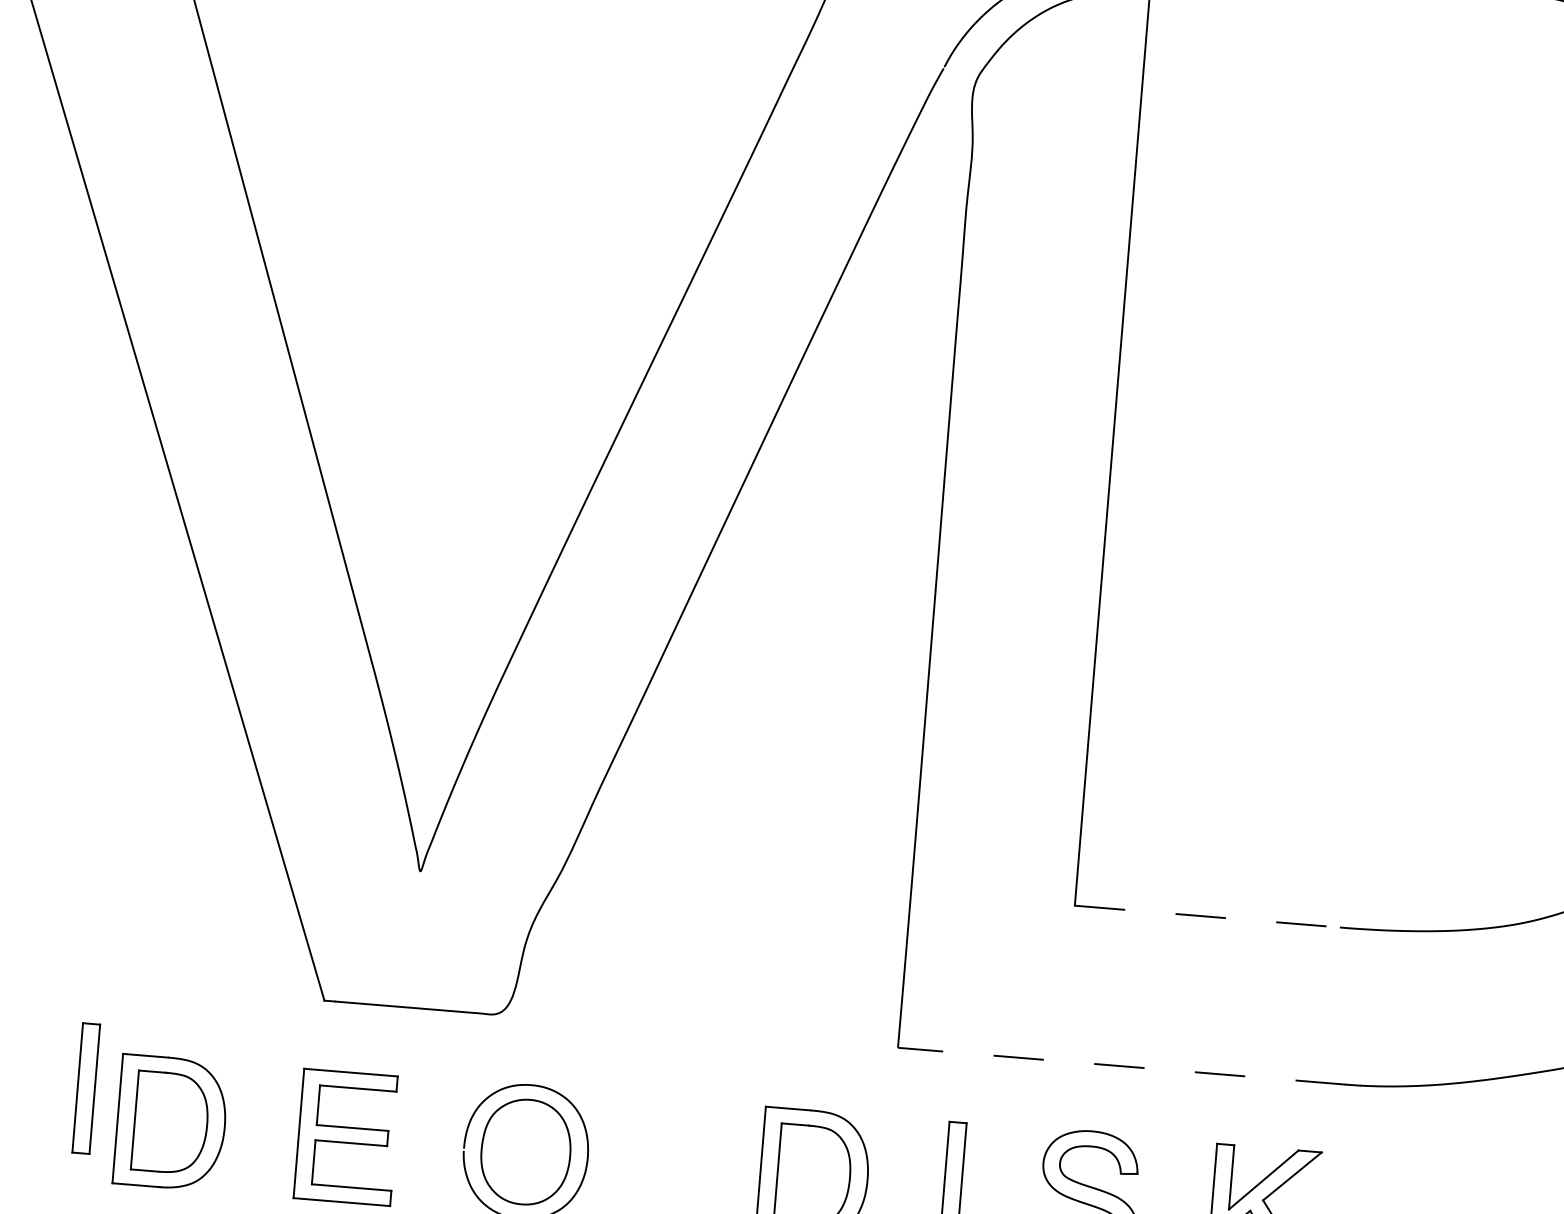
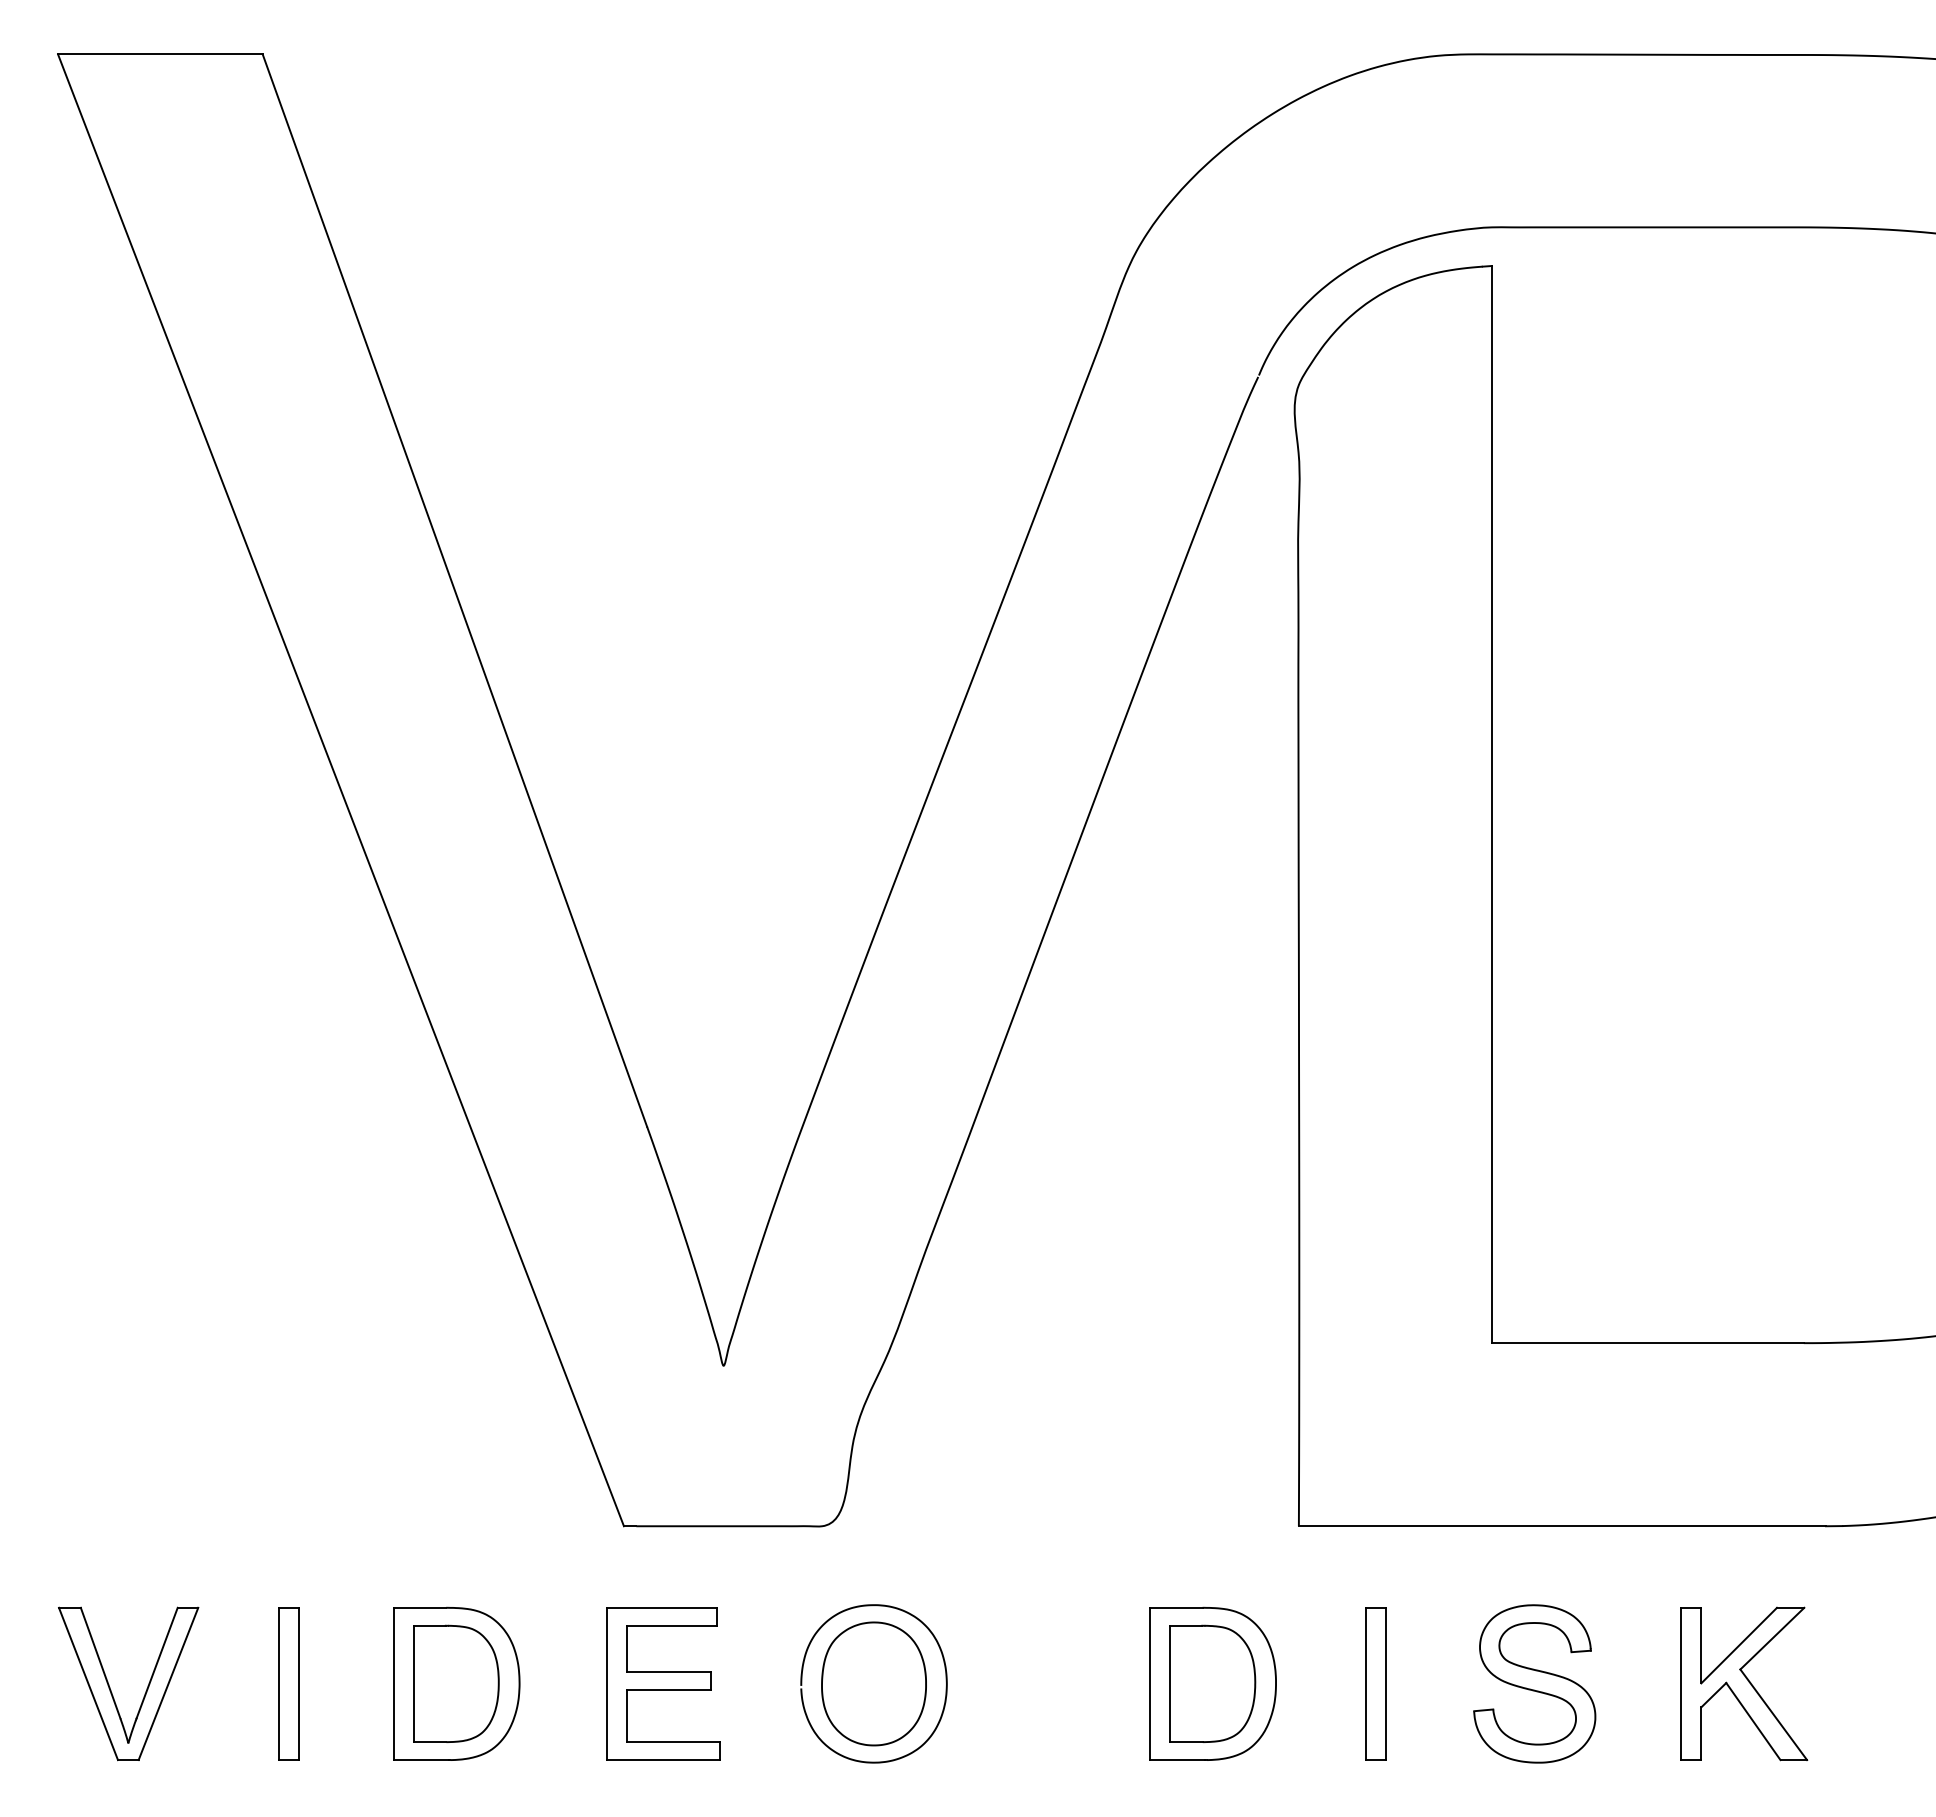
line: (1206, 916) -> (1647, 1343), dashed -> solid
line: (1121, 1066) -> (1562, 1526), dashed -> solid
part: (85, 1088) -> (288, 1683), moved

